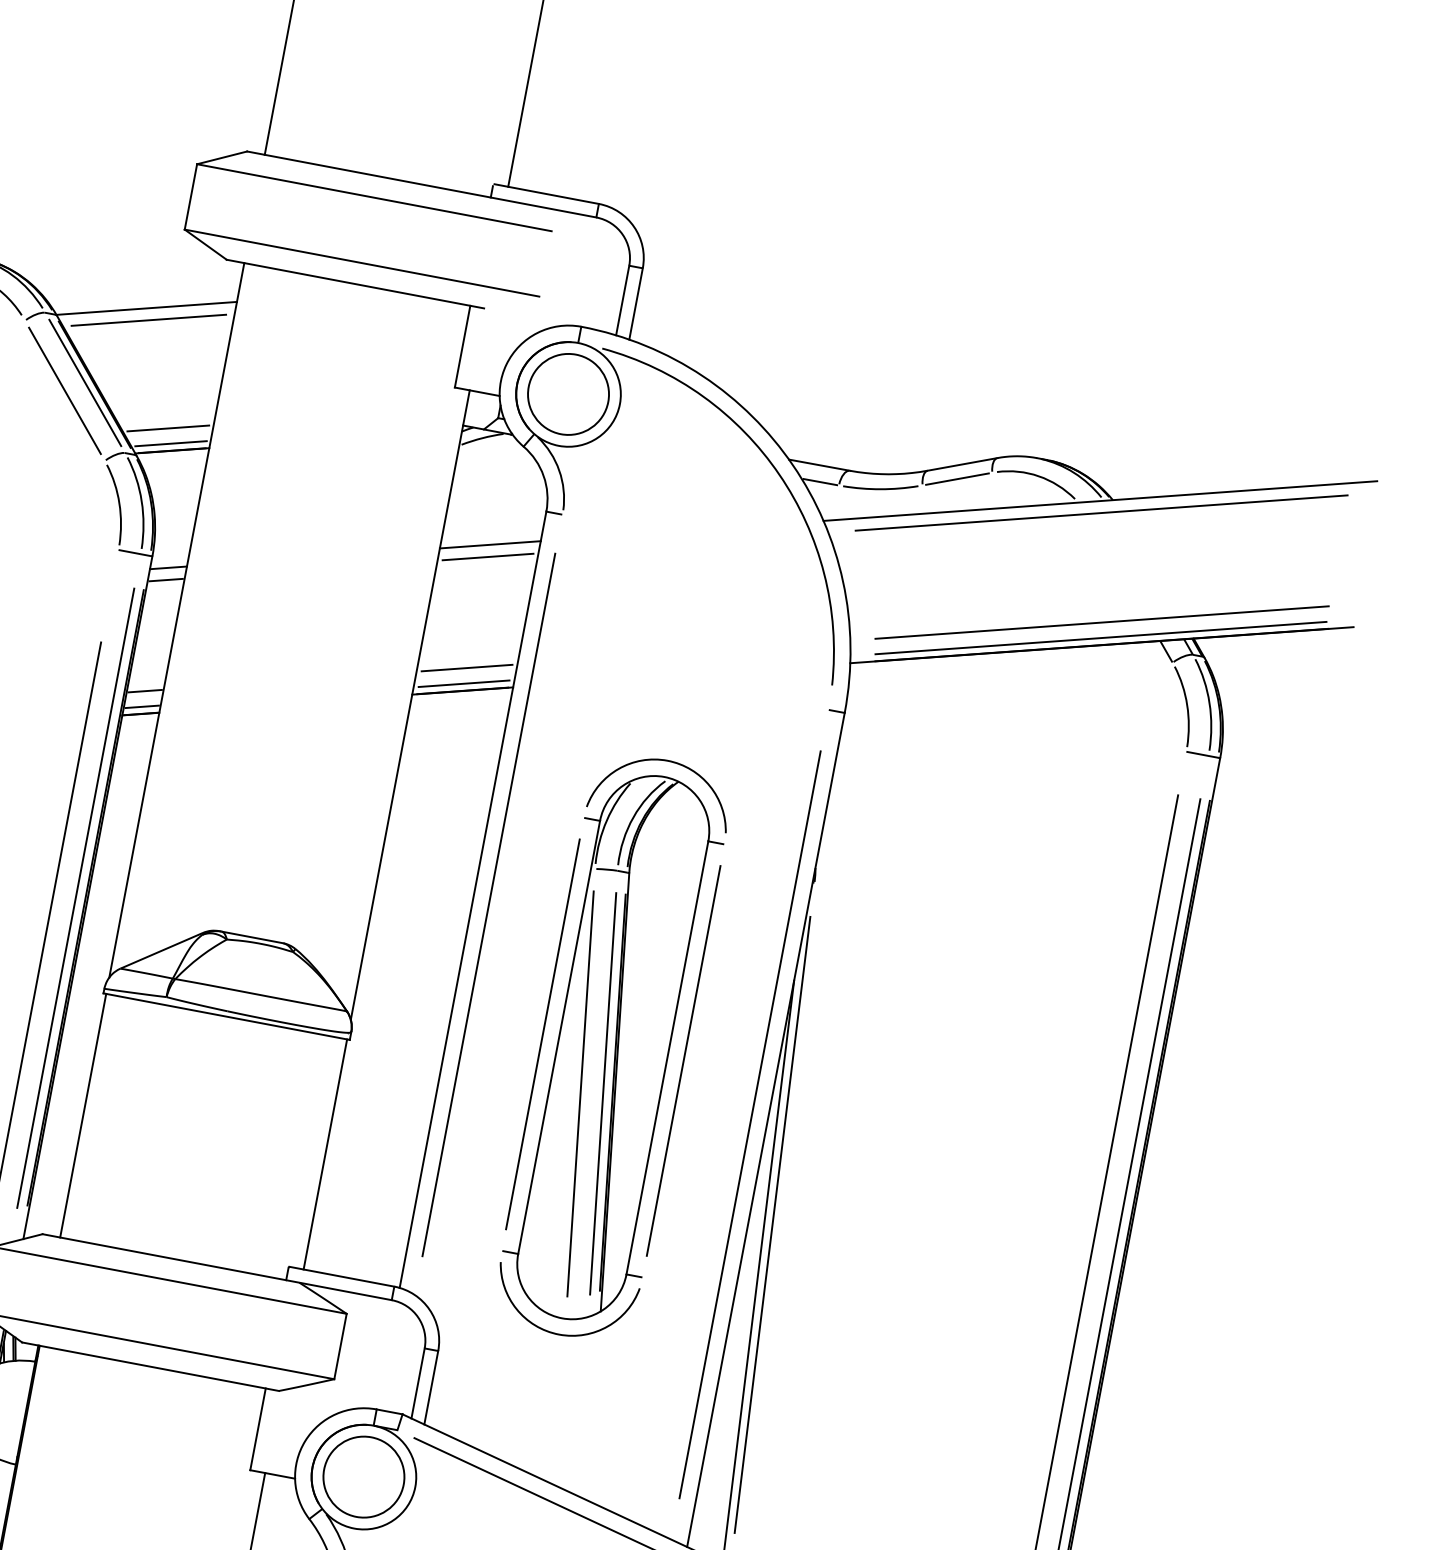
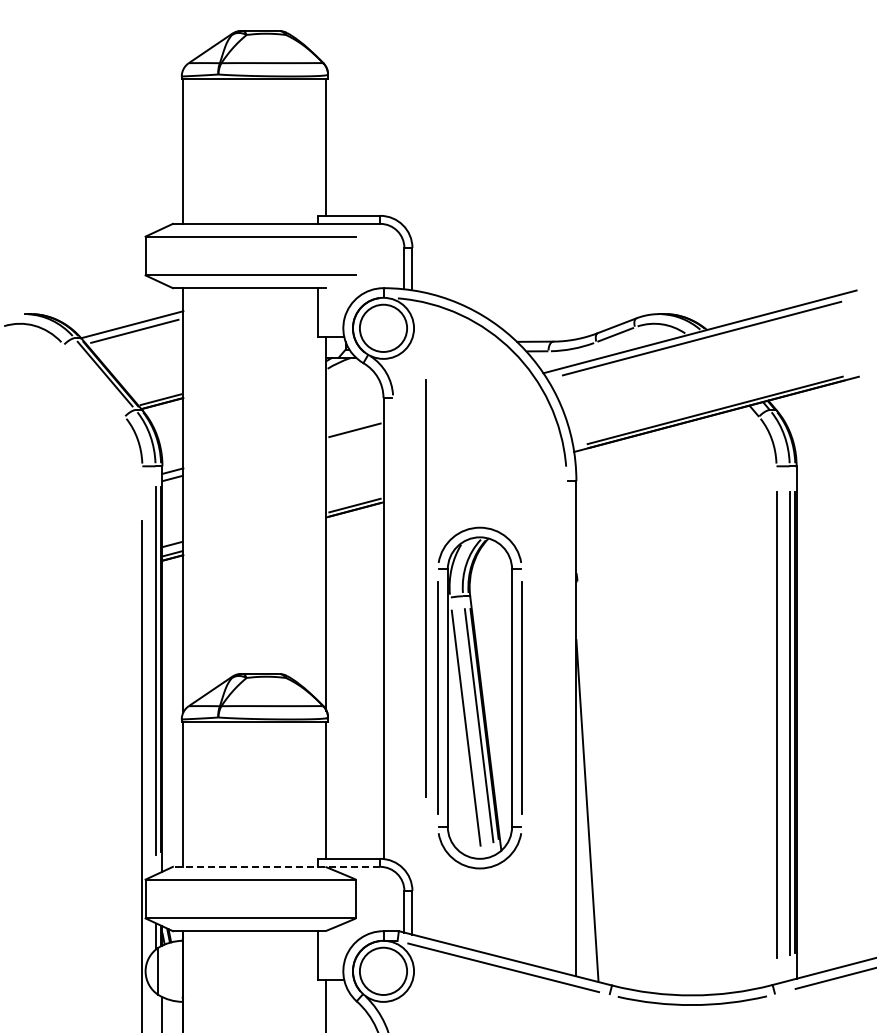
line: (63, 389) -> (93, 380), removed
line: (167, 428) -> (157, 391), removed
line: (489, 543) -> (354, 422), removed
line: (1102, 622) -> (714, 401), removed
line: (466, 668) -> (354, 496), removed
line: (487, 904) -> (425, 588), moved
line: (749, 1124) -> (566, 727), removed
line: (772, 1224) -> (590, 782), removed
line: (217, 1266) -> (276, 866), solid -> dashed

